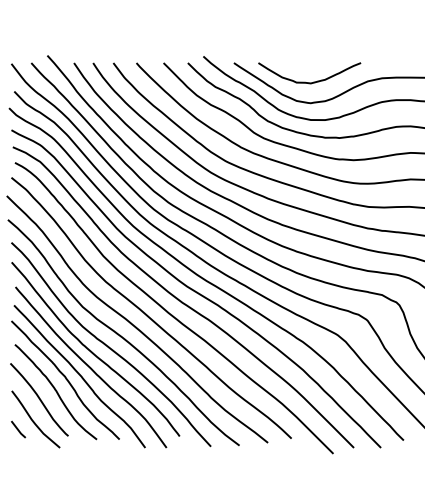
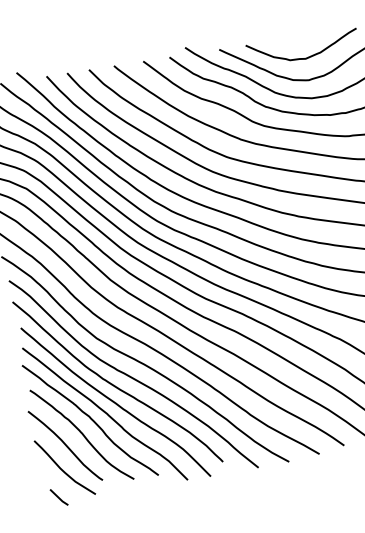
line: (18, 429) -> (59, 497), moved

